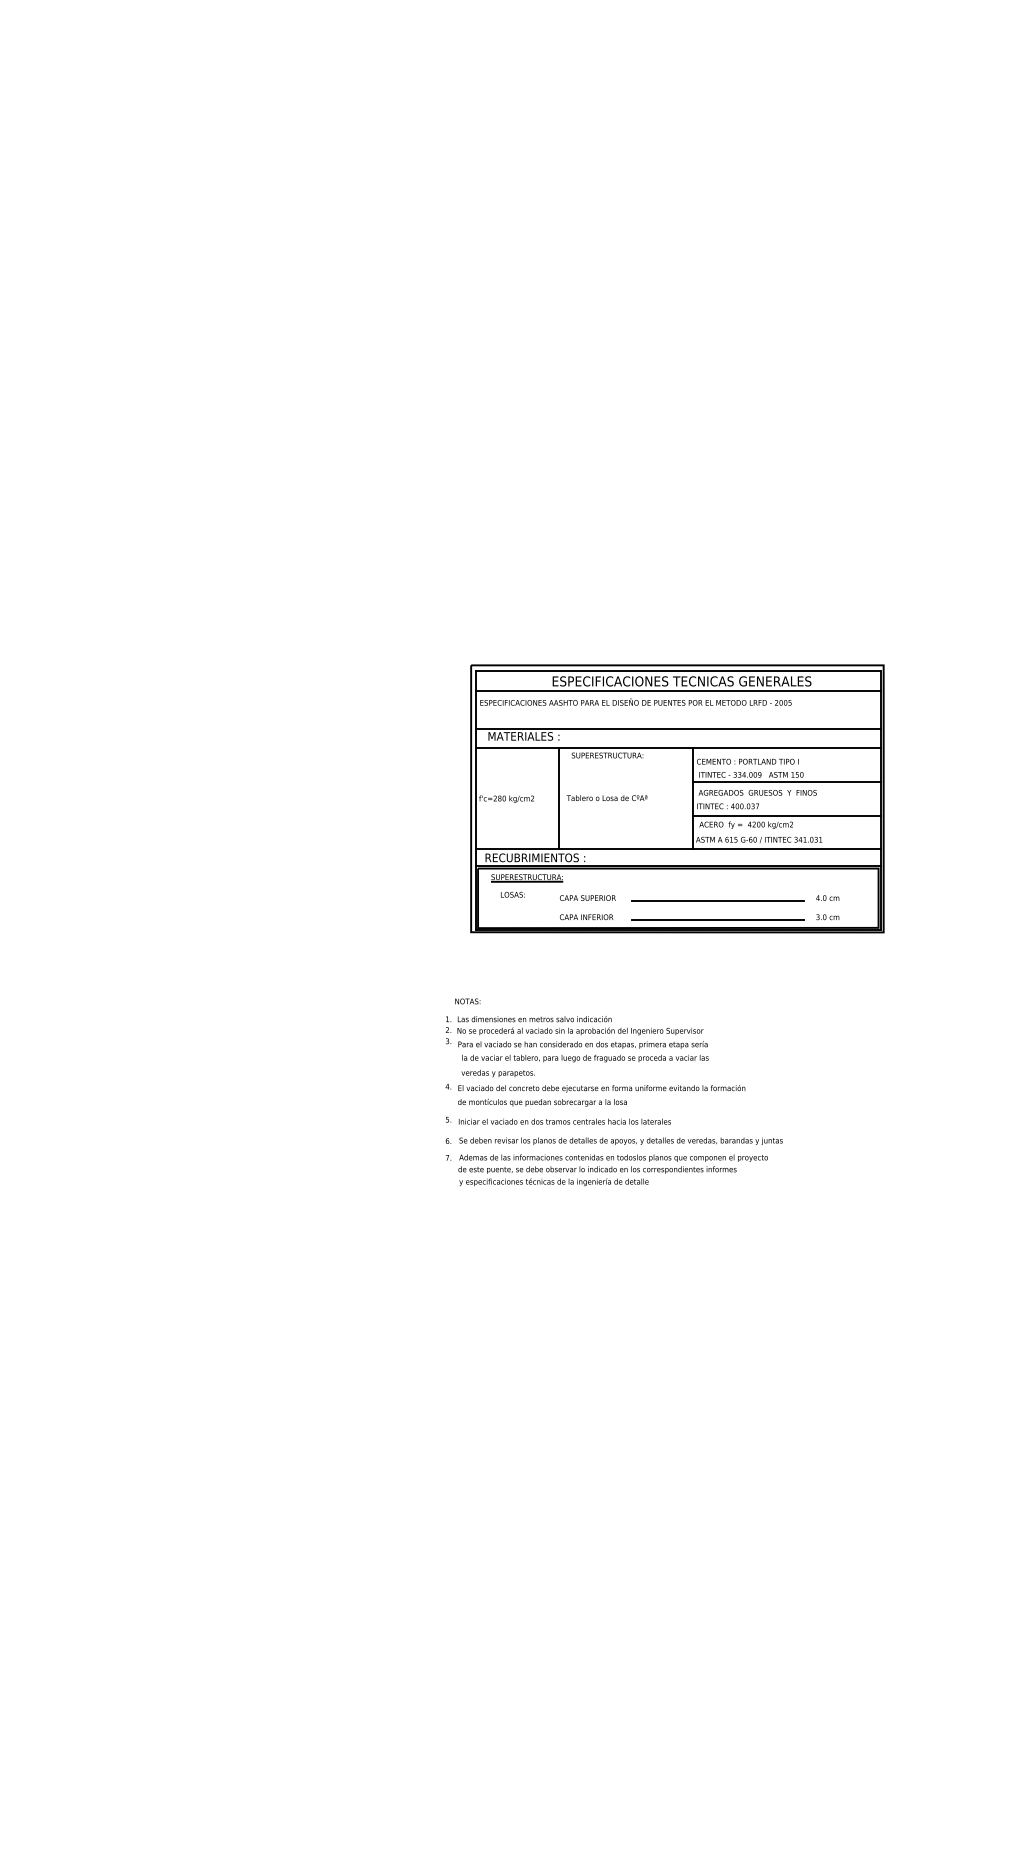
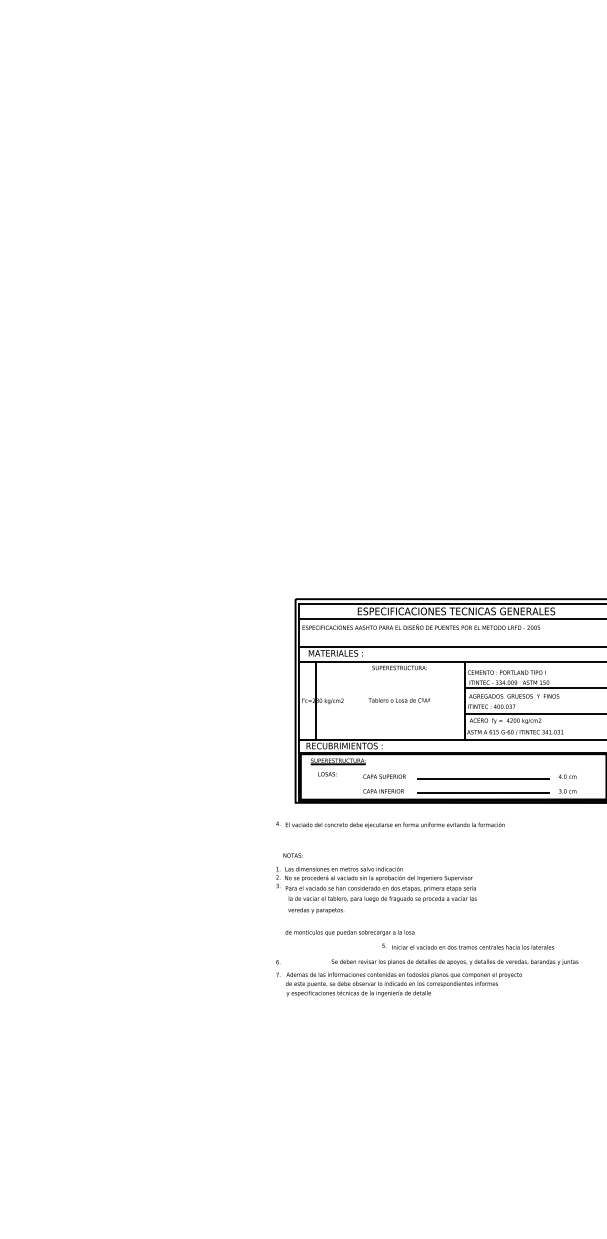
line: (558, 798) -> (316, 700), moved
text: (595, 1088) -> (390, 825), moved
text: (558, 1120) -> (468, 946), moved
text: (620, 1140) -> (454, 961), moved

